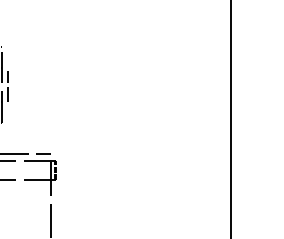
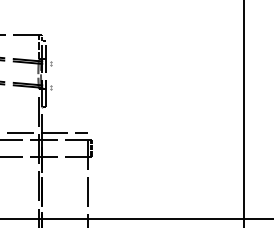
line: (7, 86) -> (50, 75), removed

